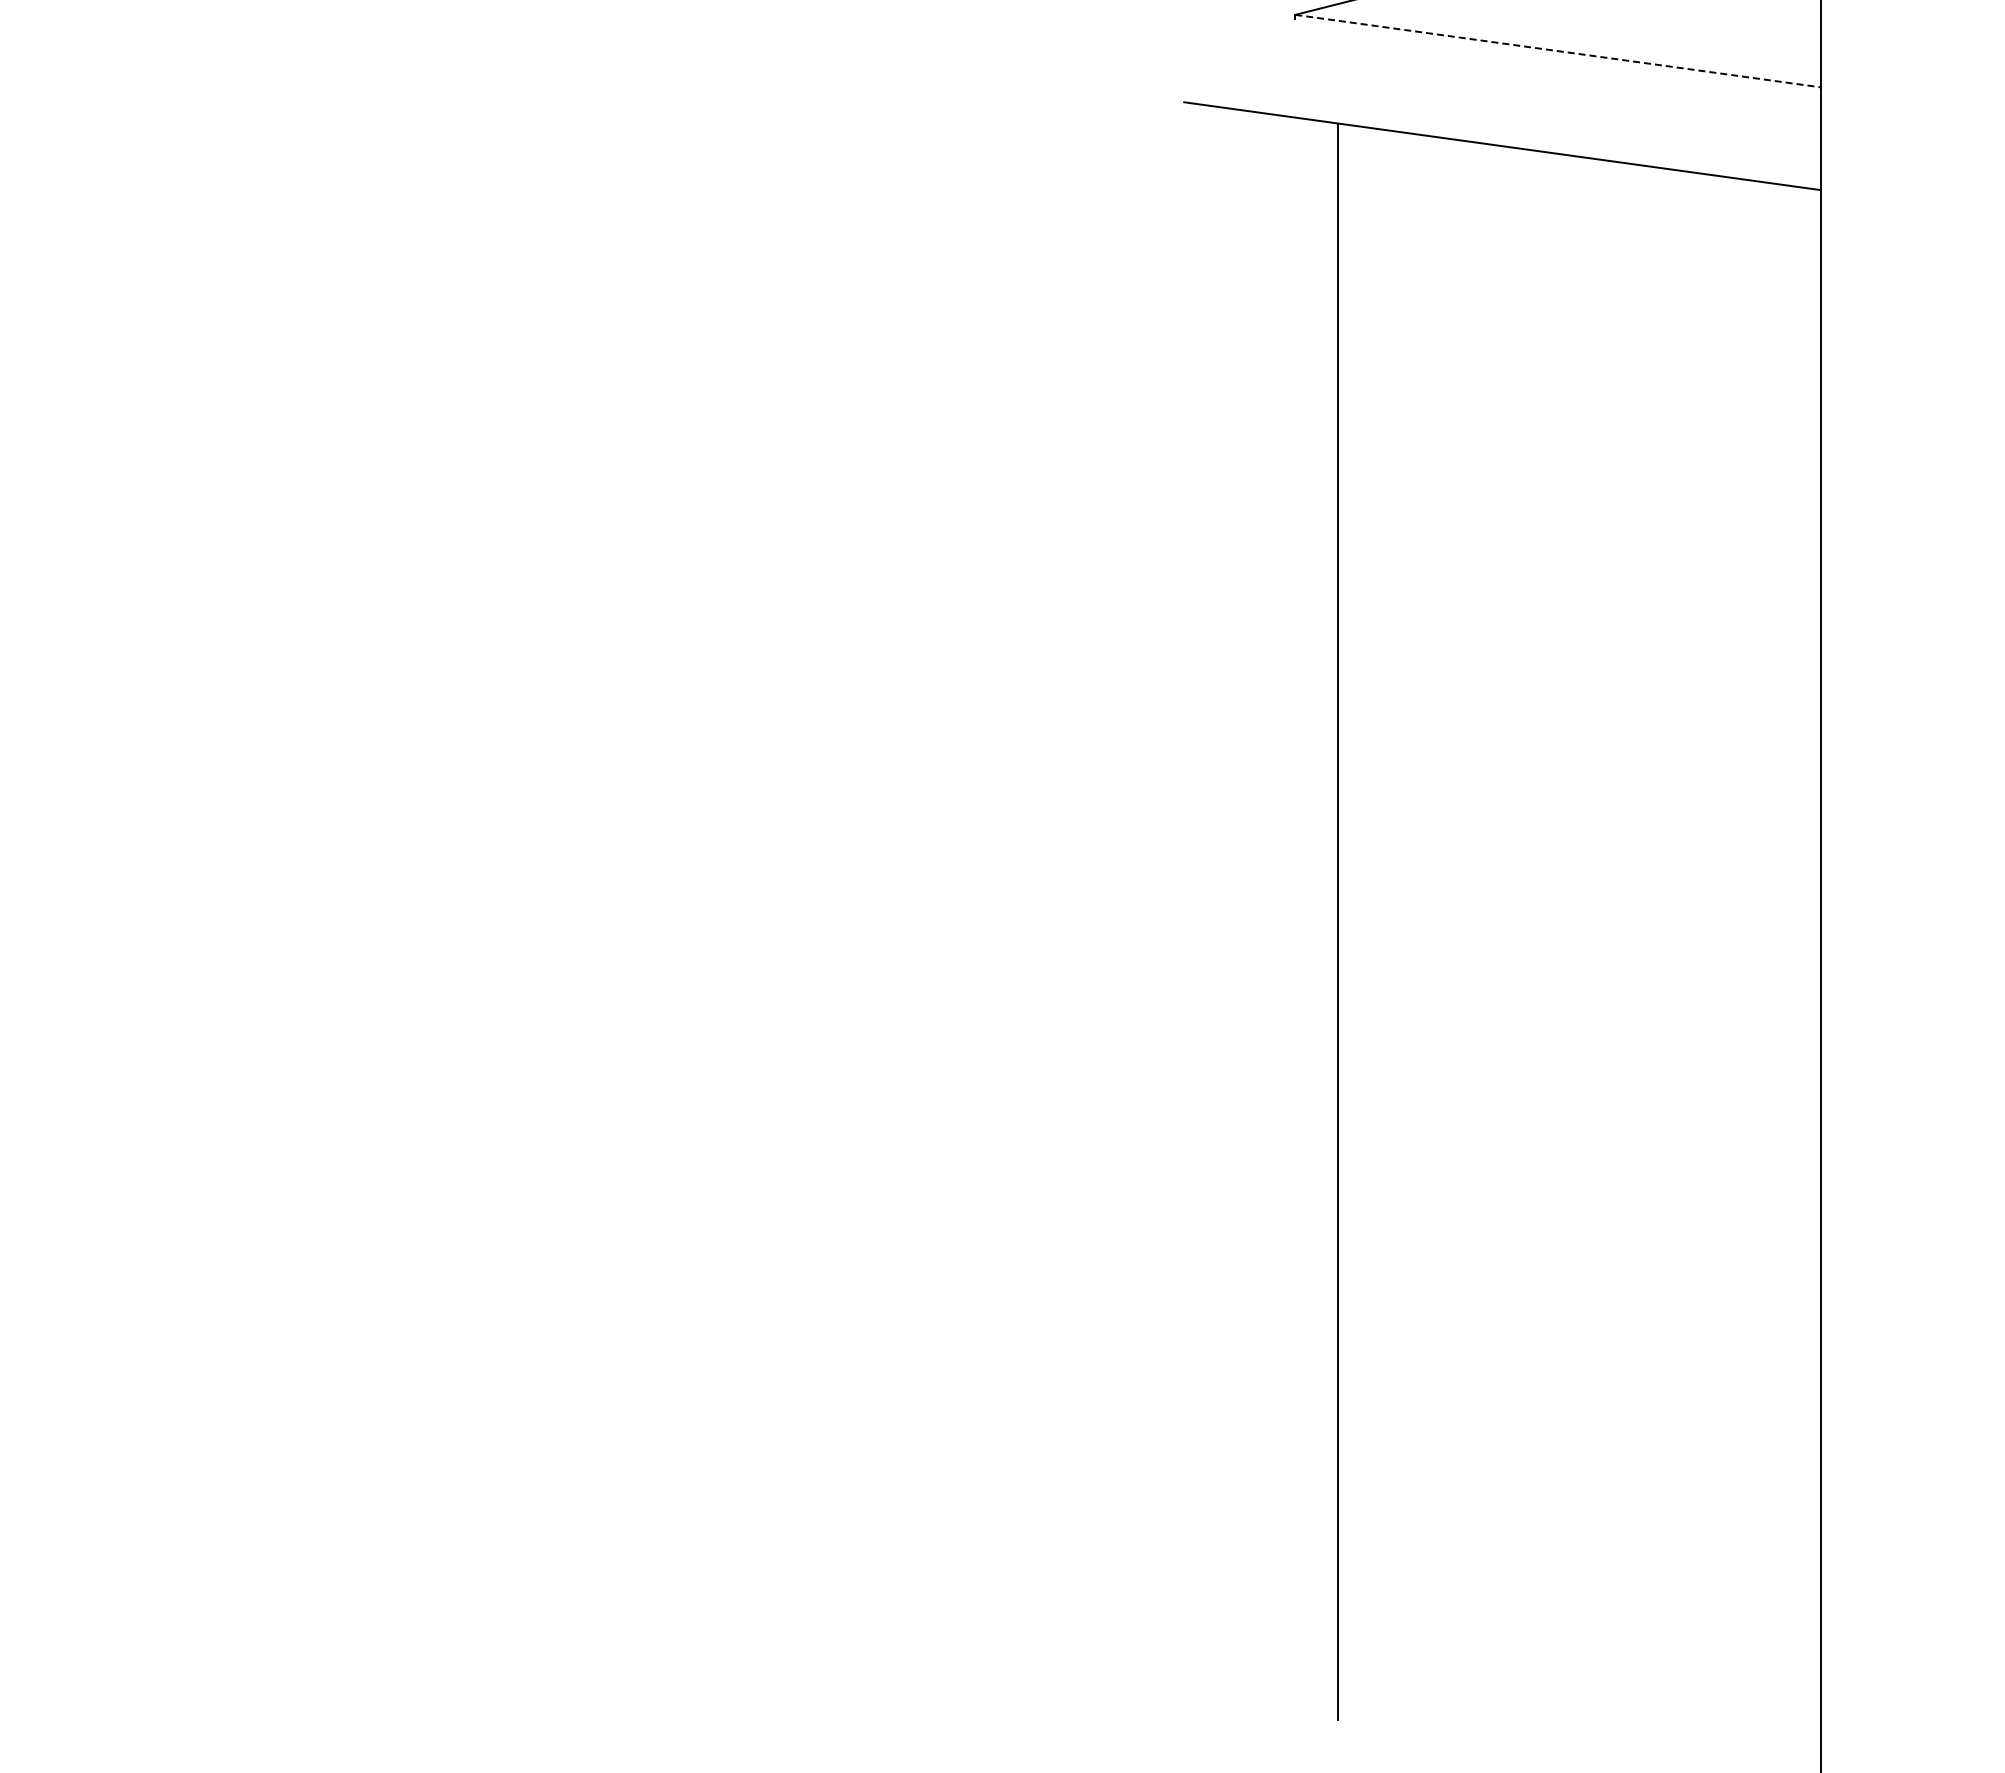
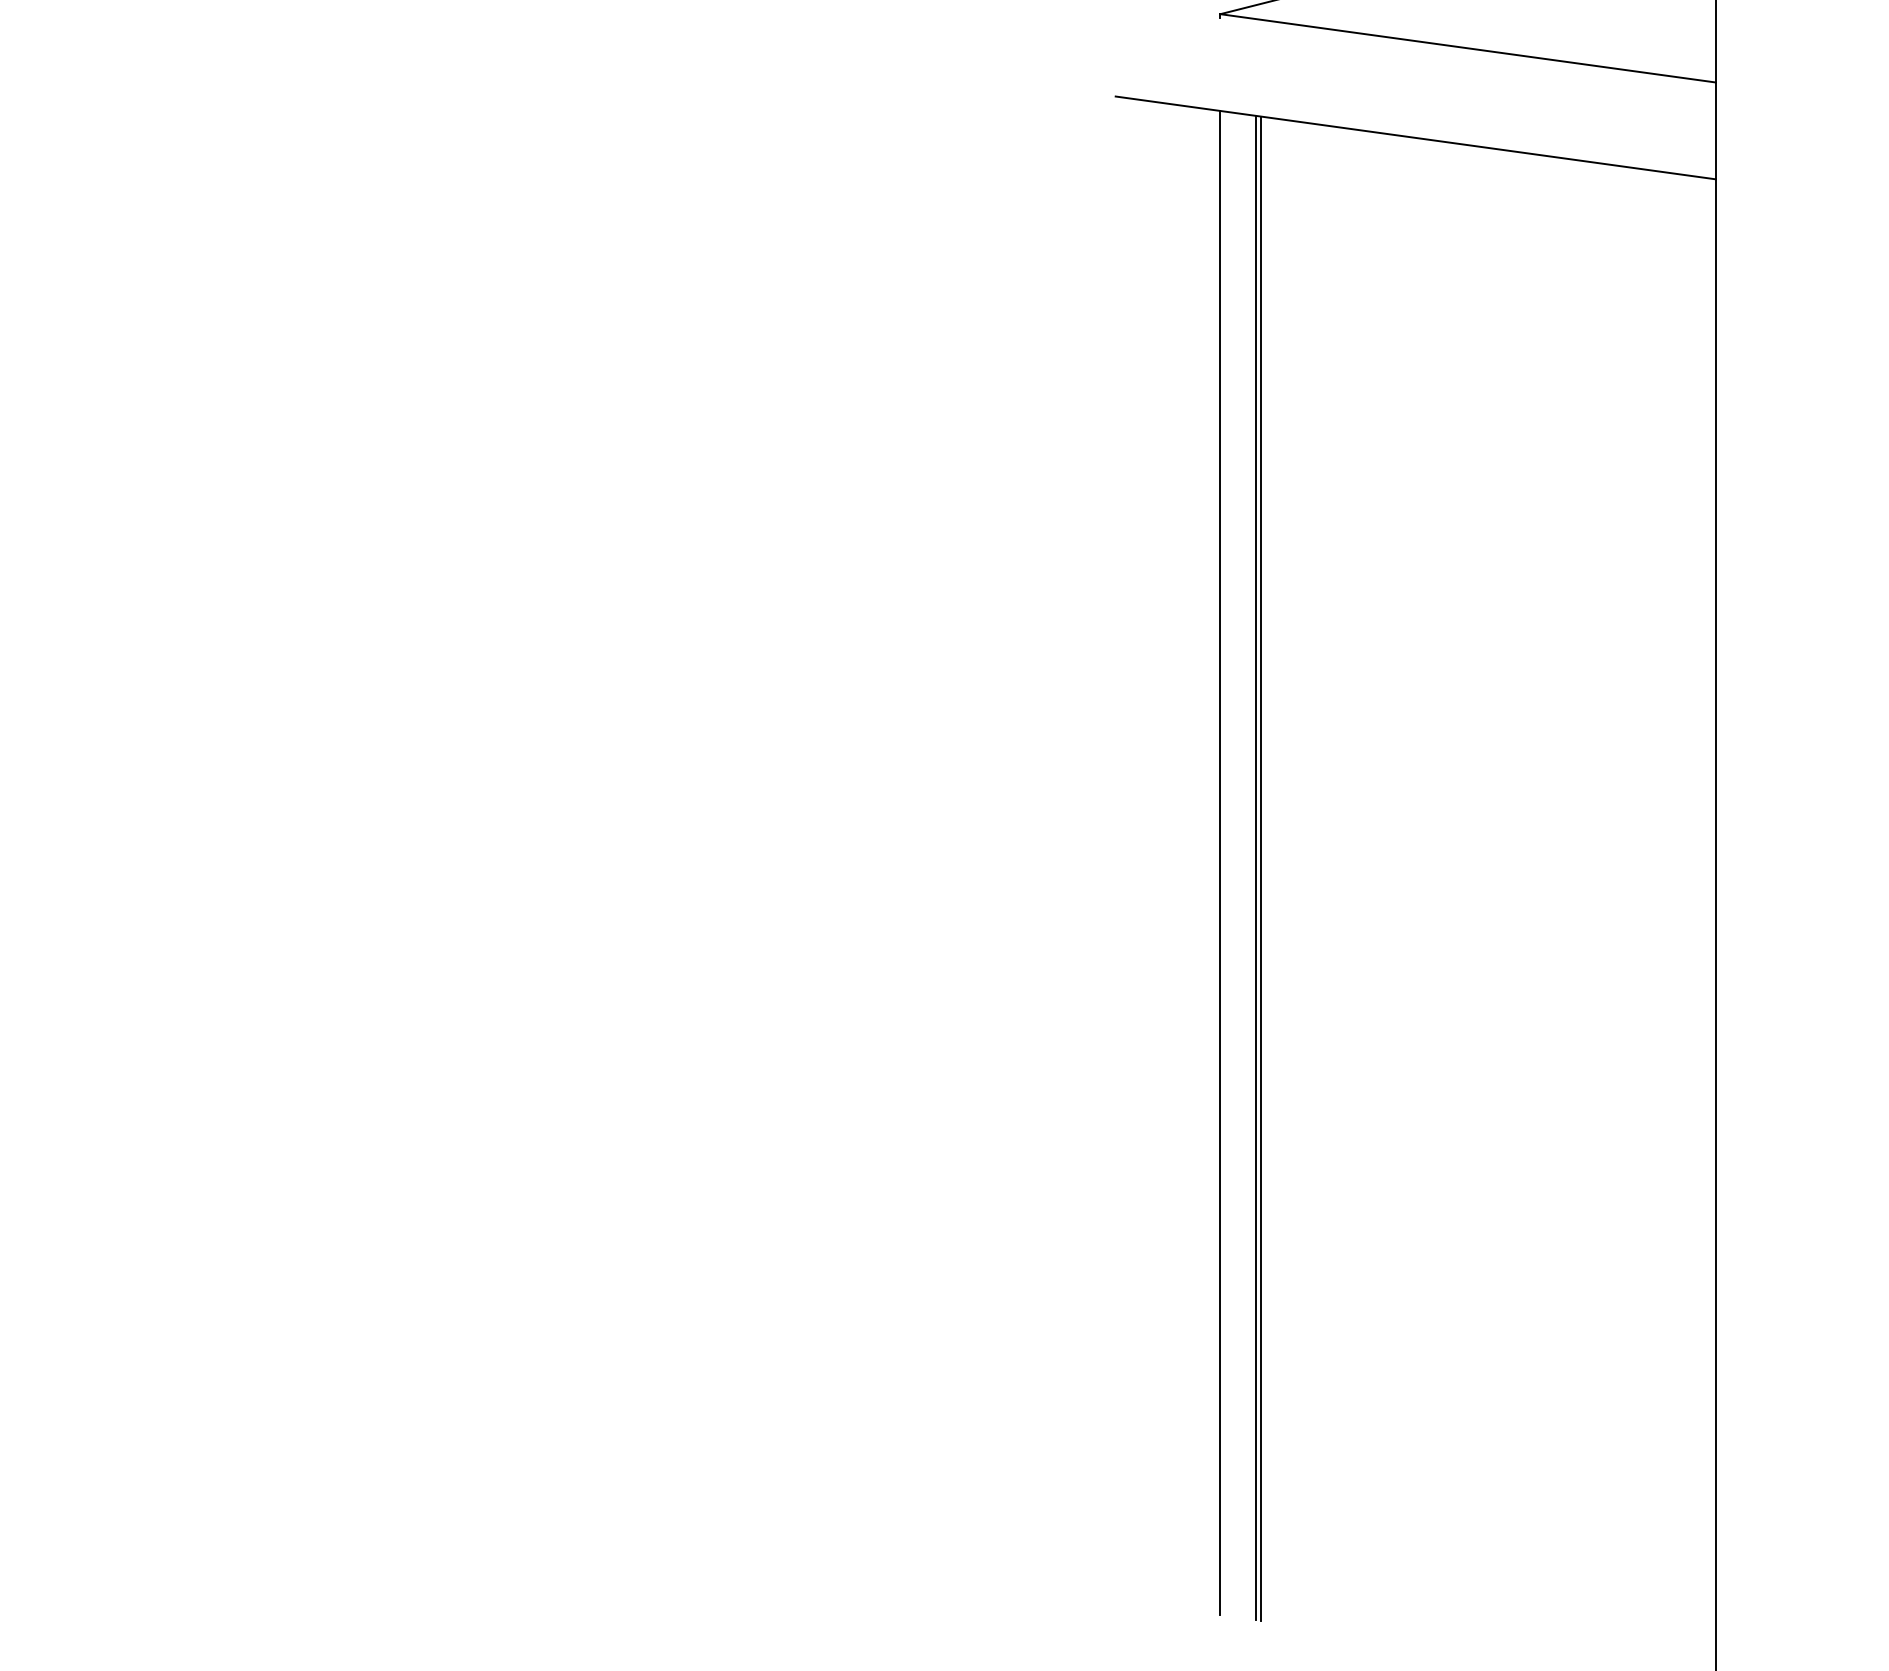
line: (1558, 51) -> (1468, 48), dashed -> solid
line: (1295, 915) -> (1220, 862), added
line: (1333, 920) -> (1256, 867), added

